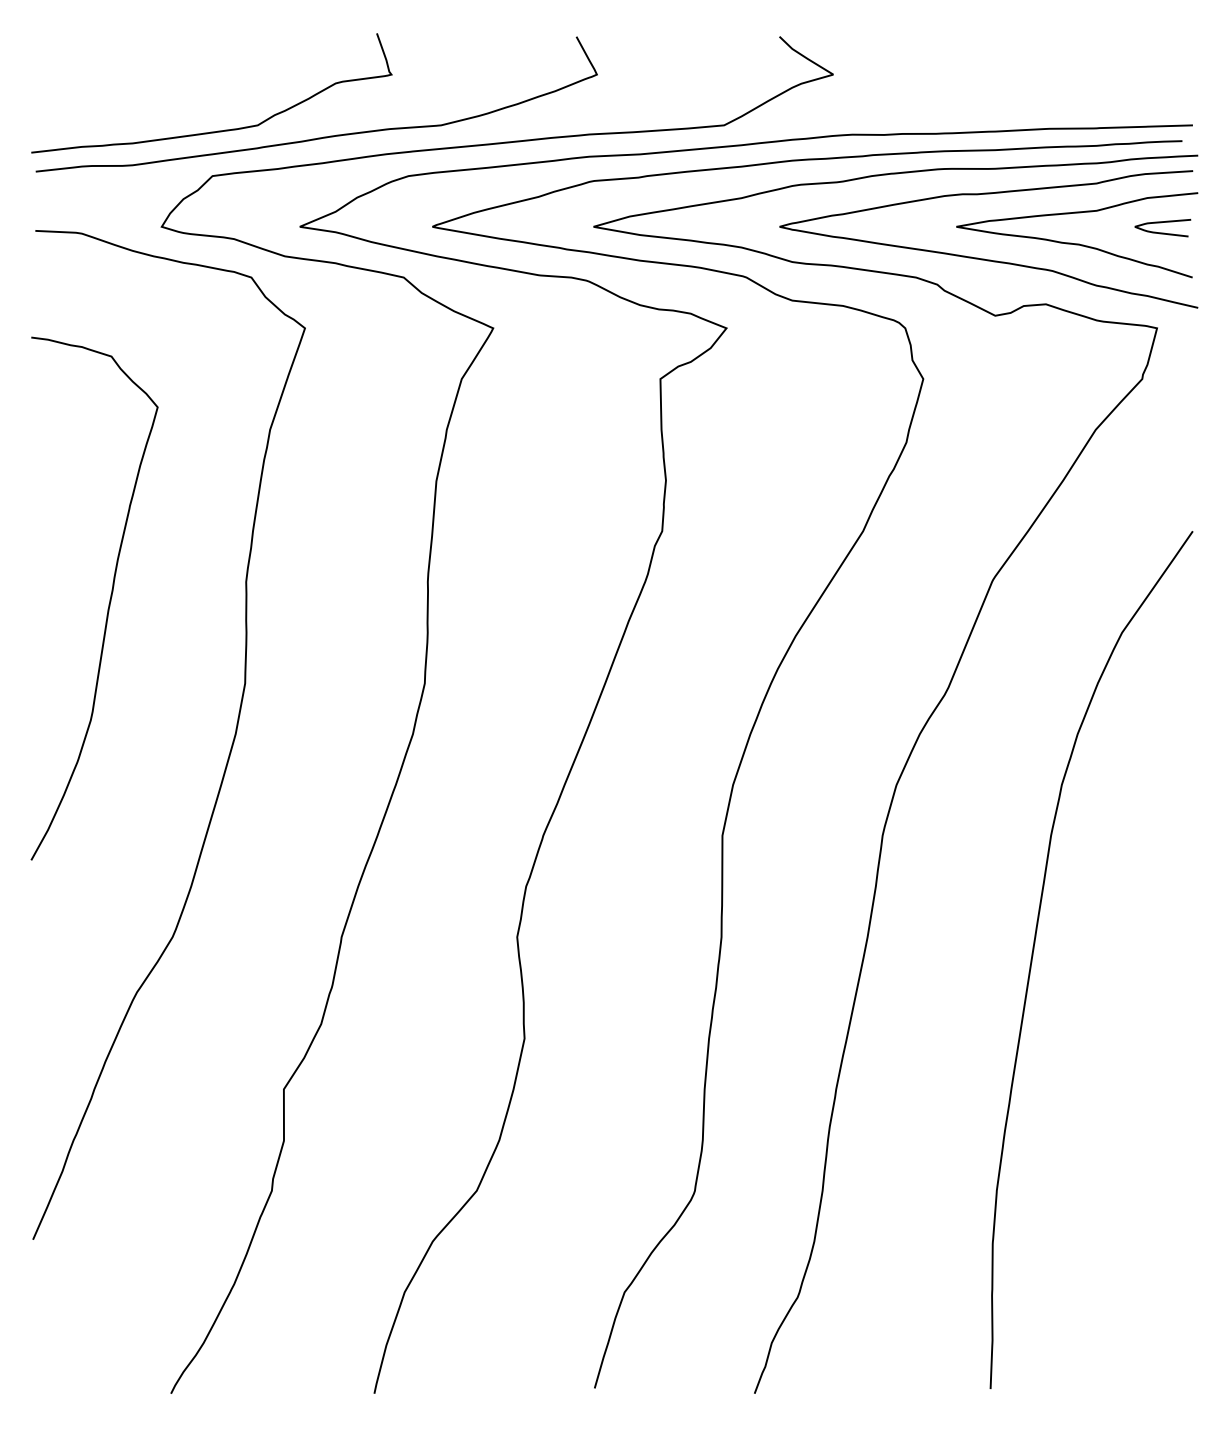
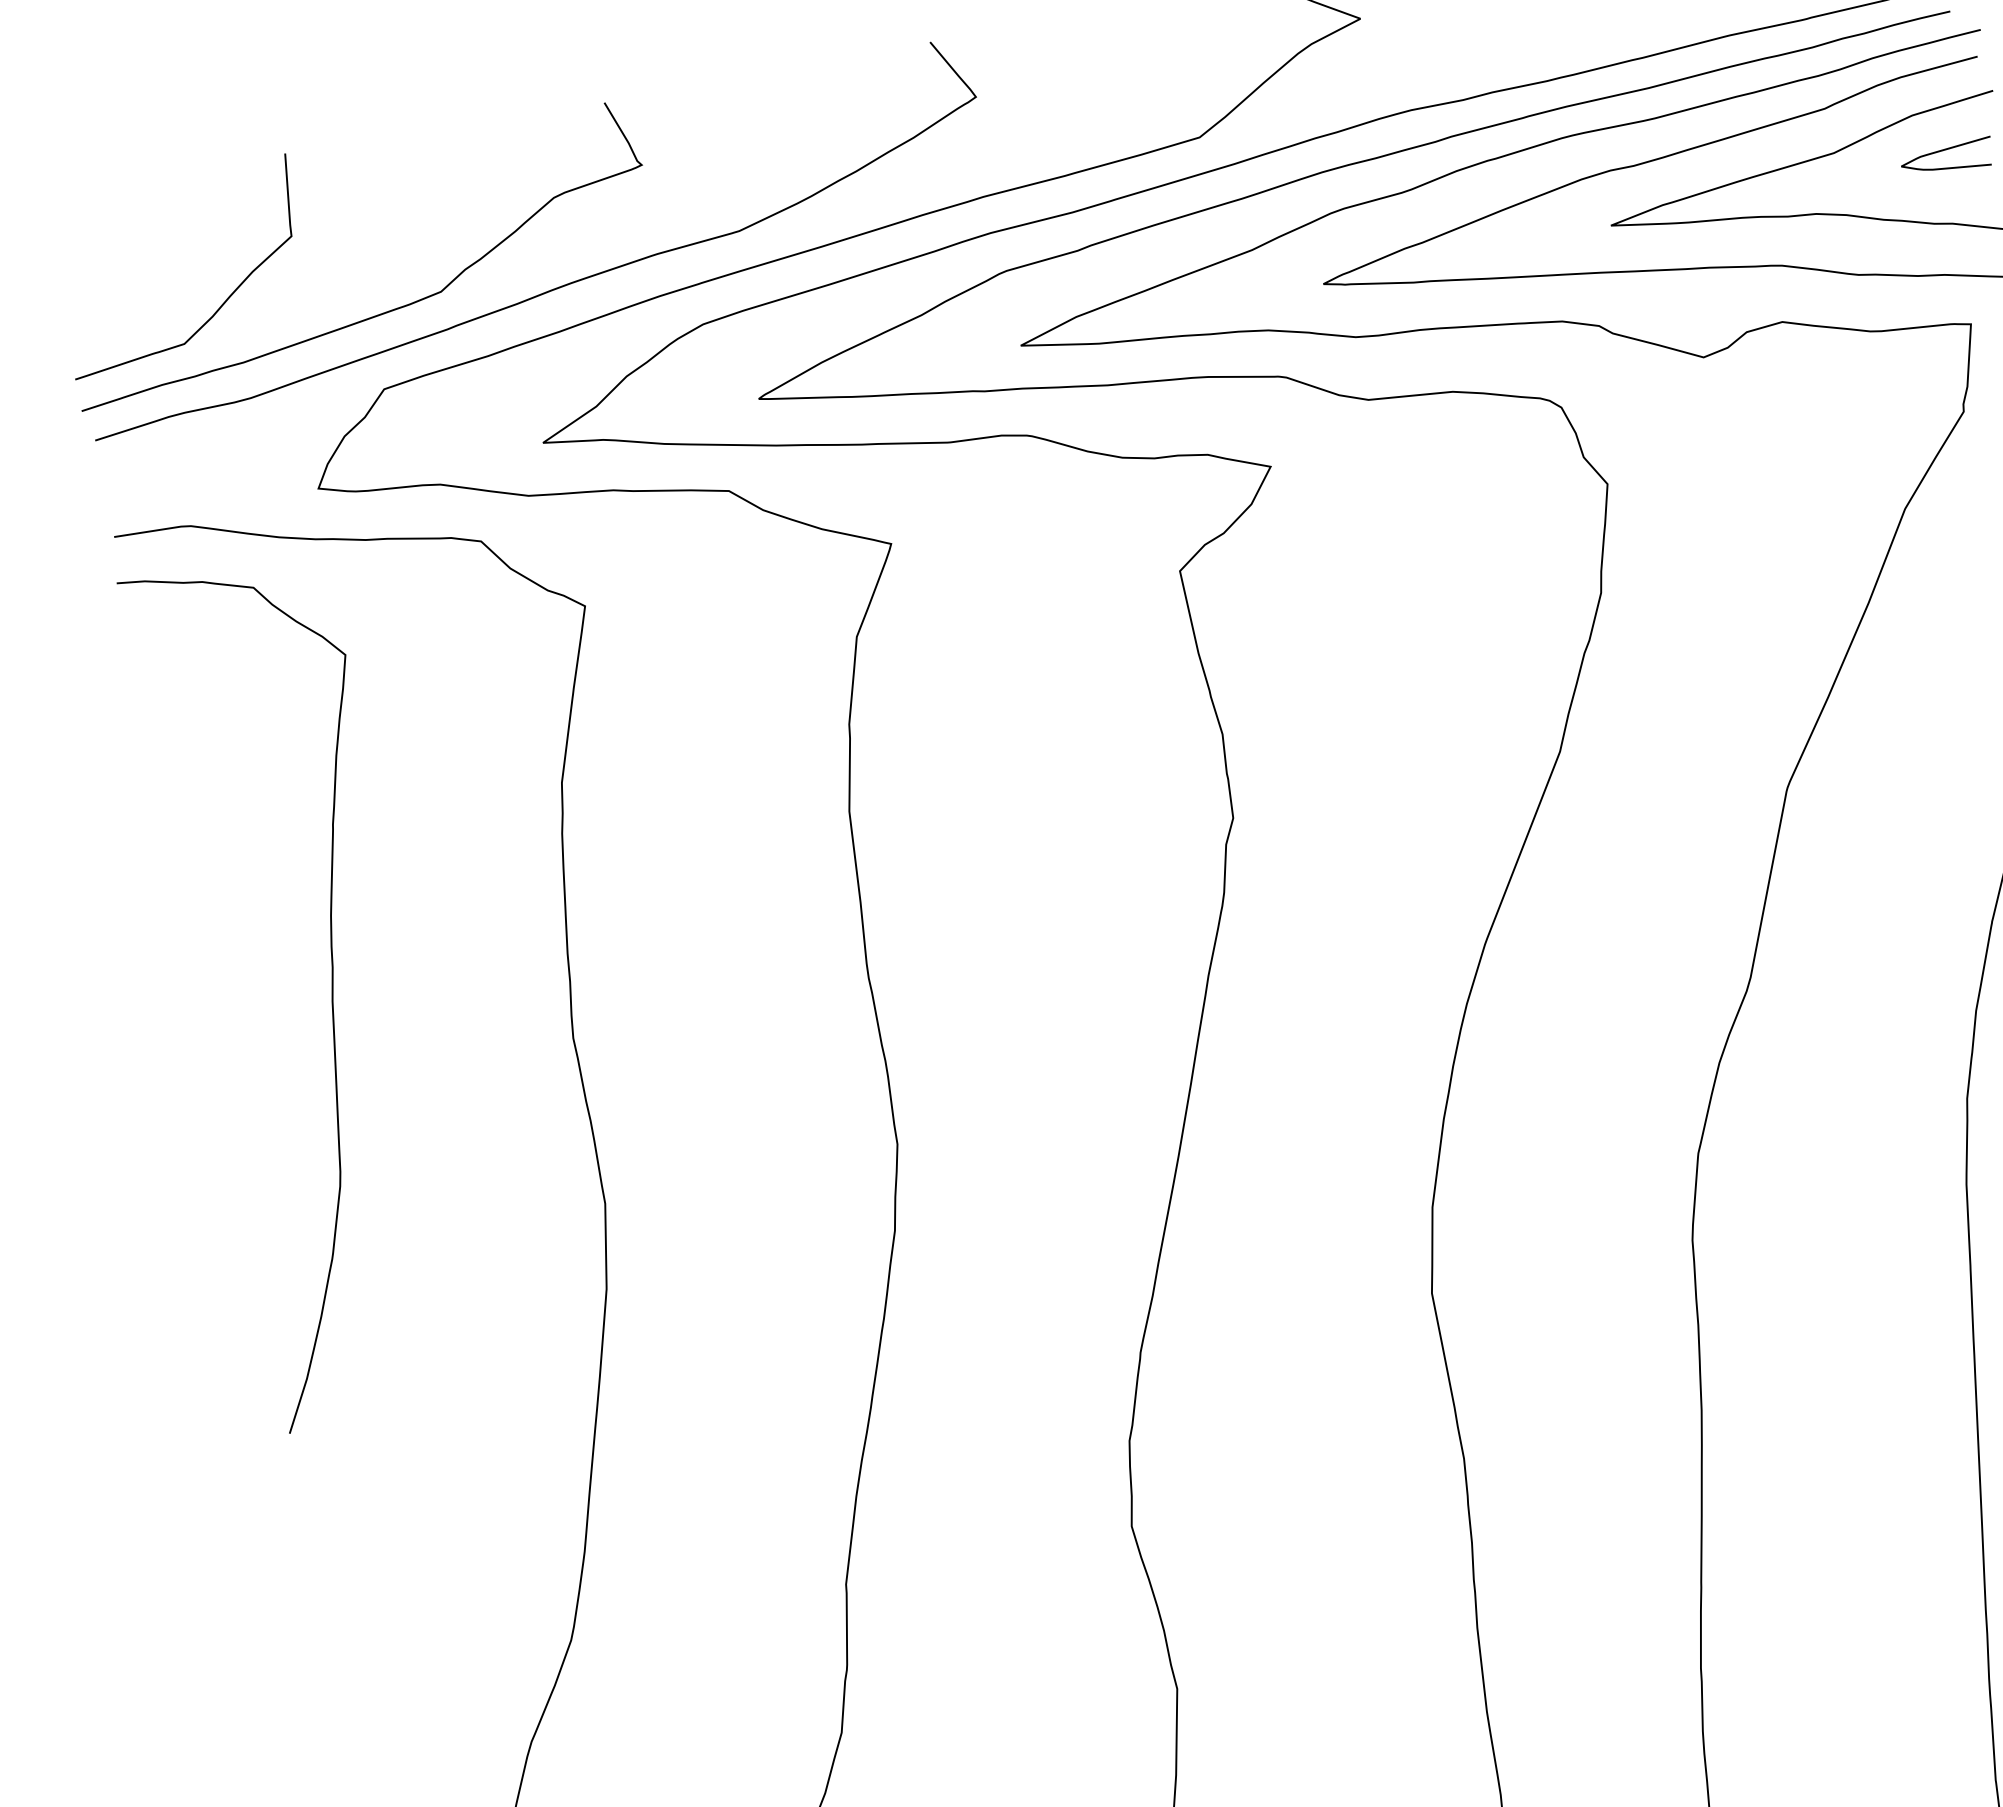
curve: (128, 104) -> (223, 300), added
curve: (109, 599) -> (330, 983), moved

